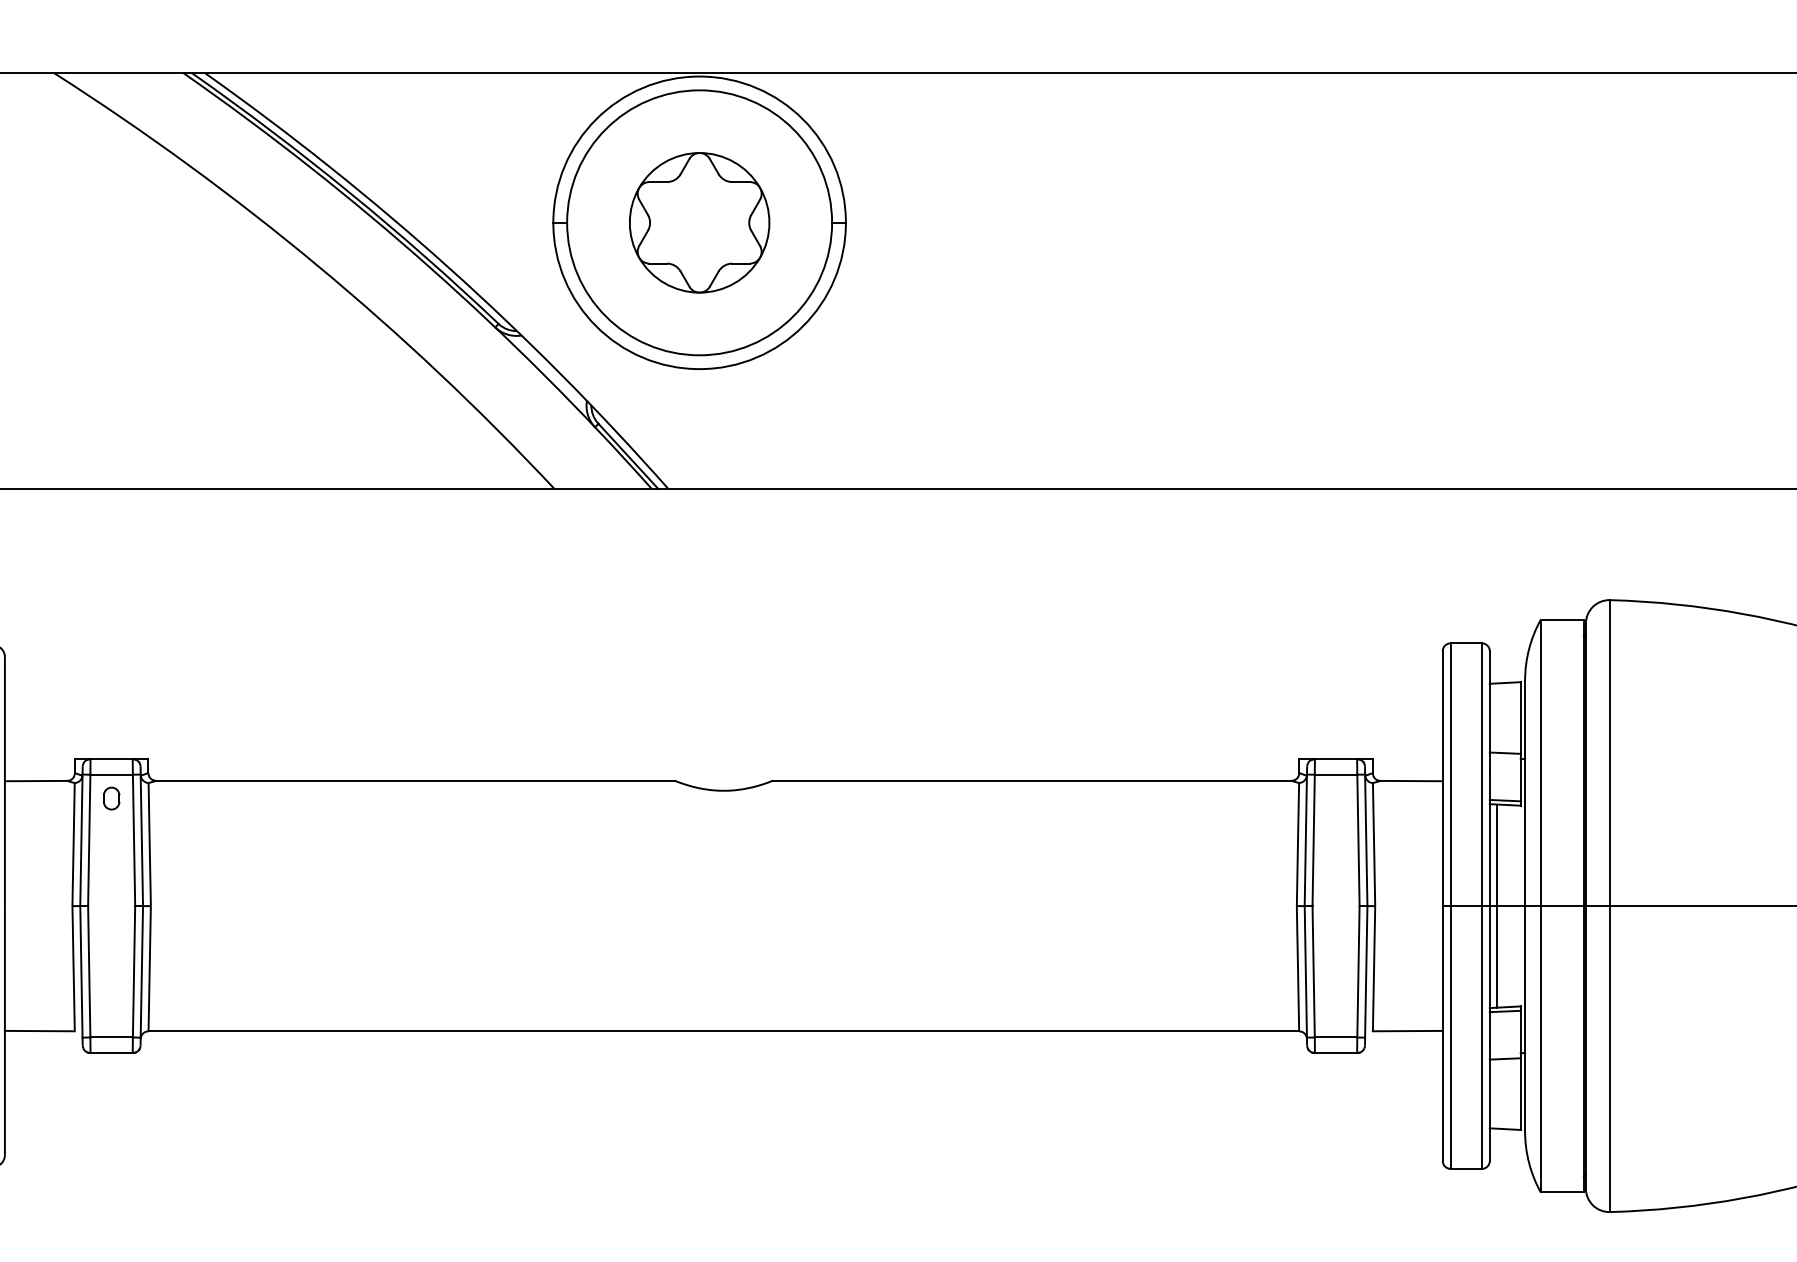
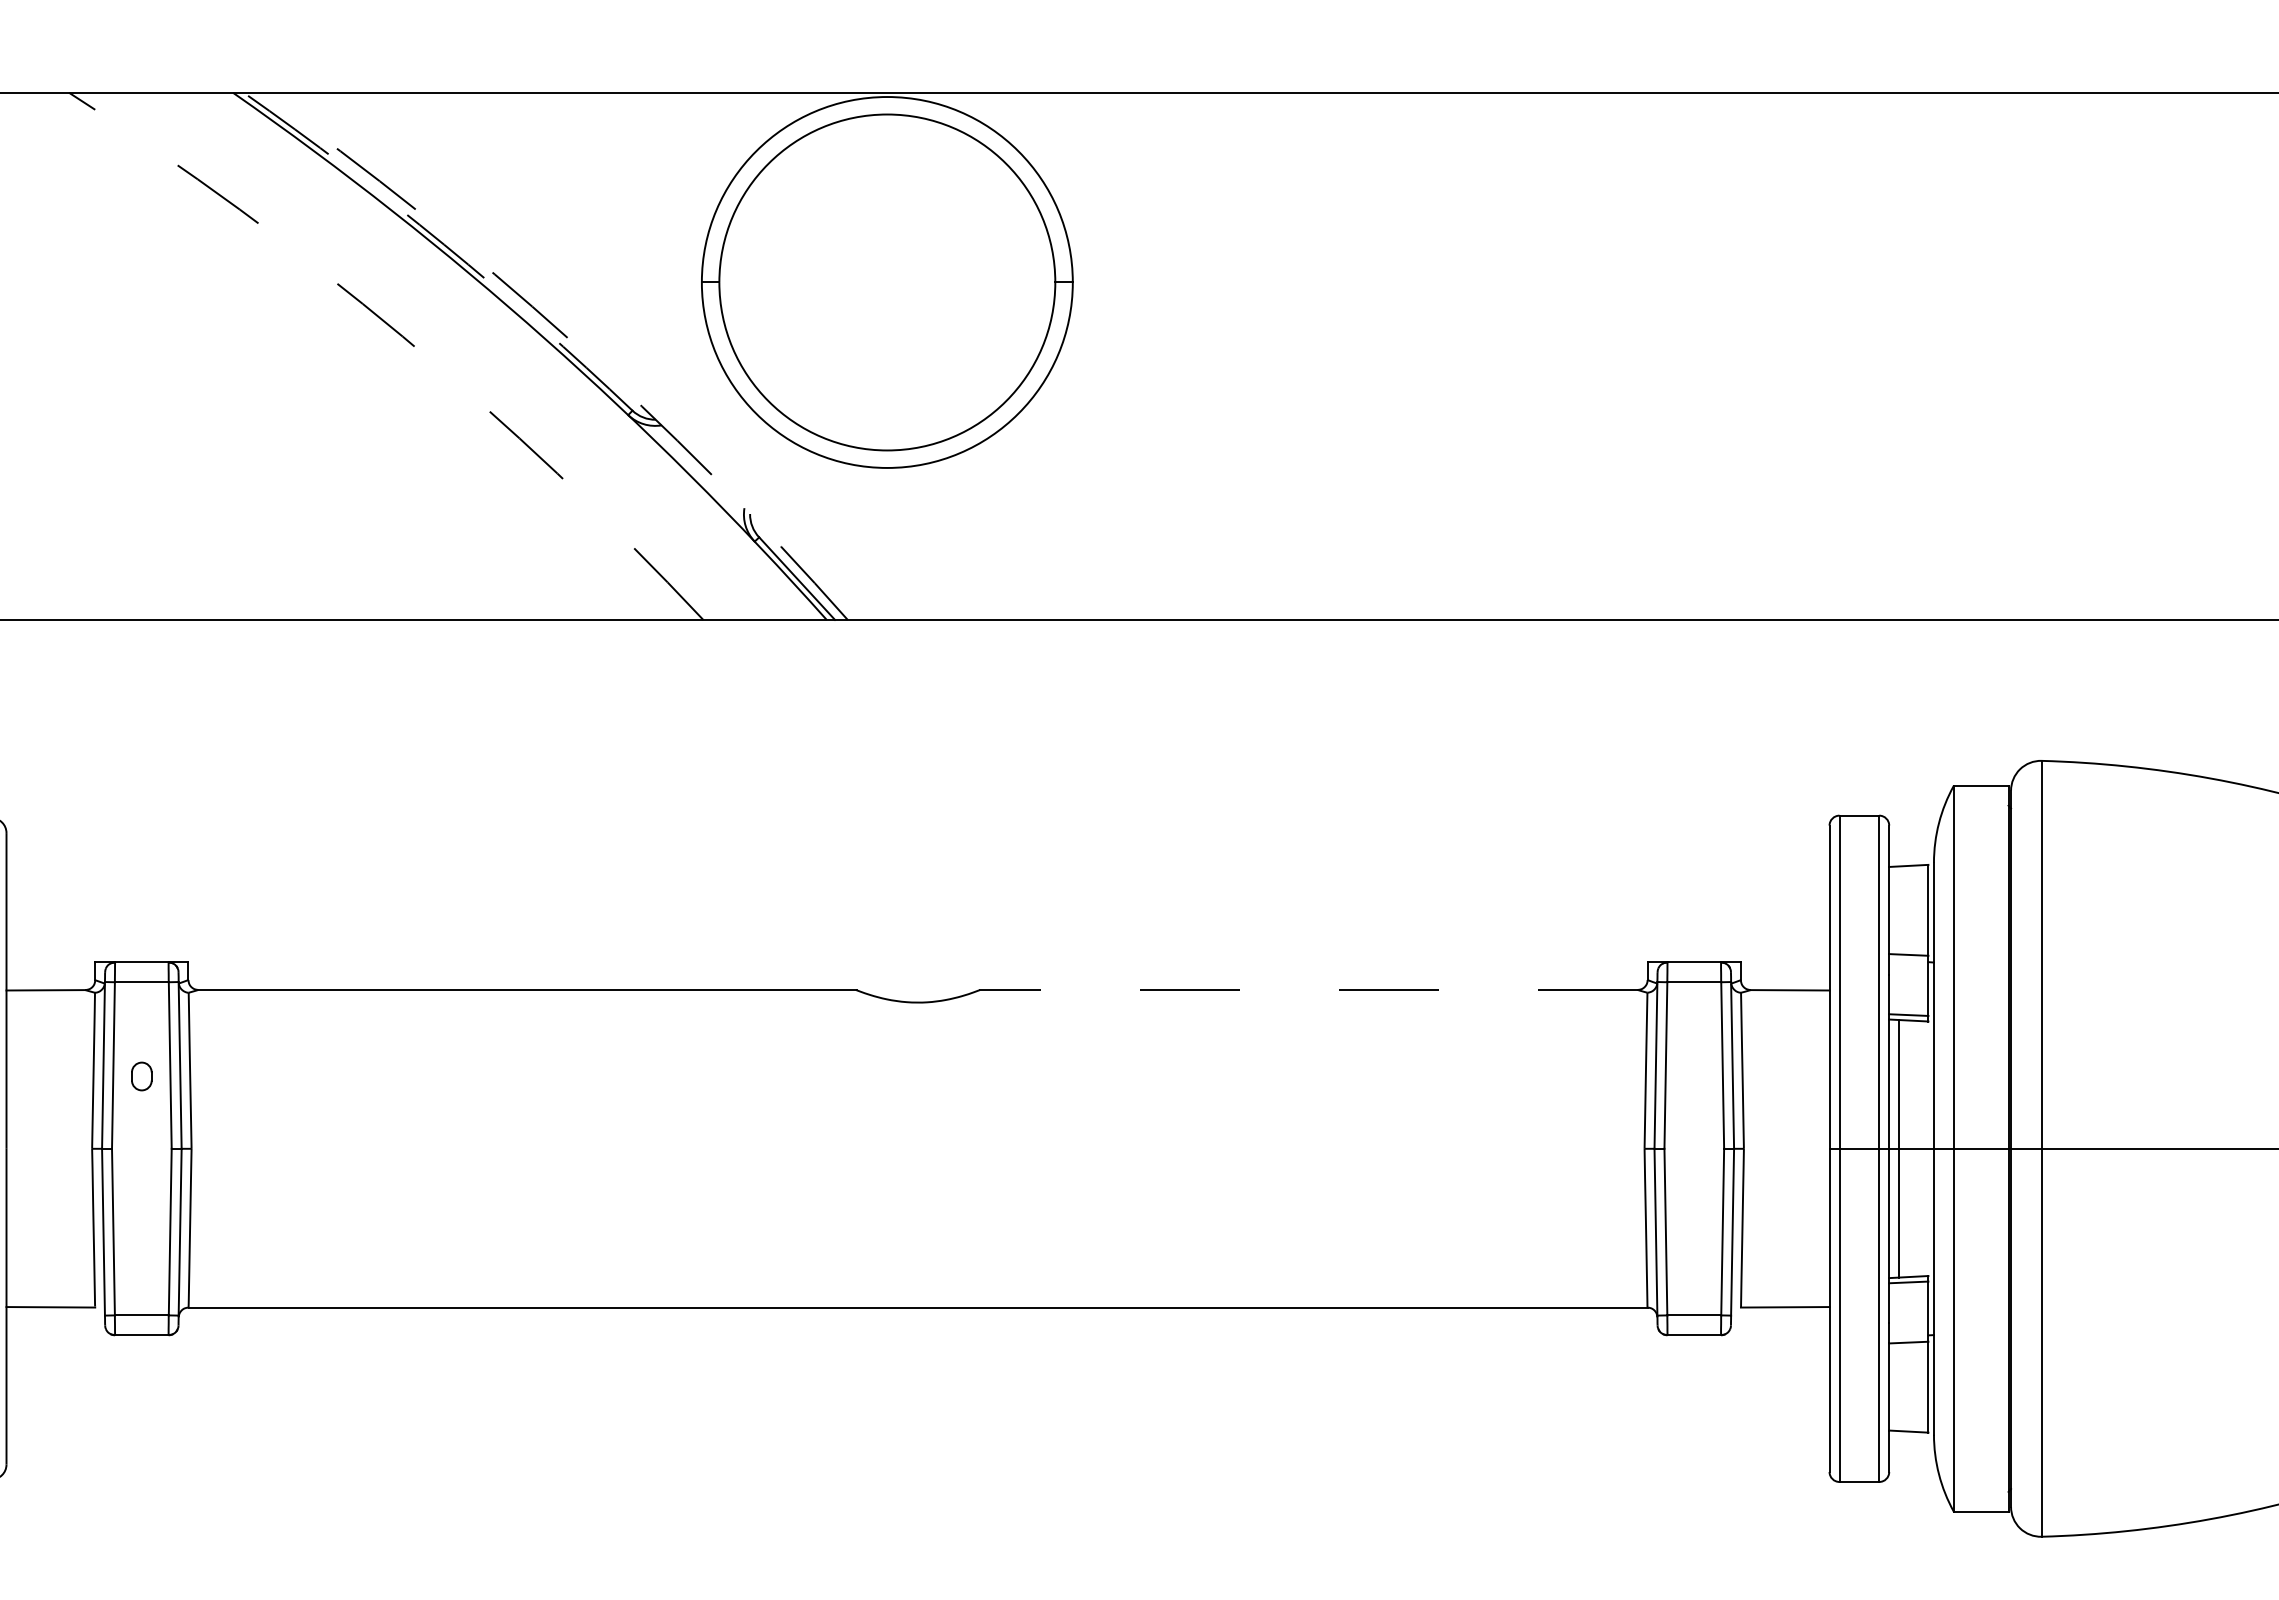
arc: (350, 192) -> (444, 244), solid -> dashed
part: (699, 222) -> (887, 282), removed
arc: (317, 265) -> (402, 336), solid -> dashed
arc: (448, 267) -> (569, 339), solid -> dashed
line: (1031, 780) -> (1308, 989), solid -> dashed
part: (111, 798) -> (141, 1076), moved

